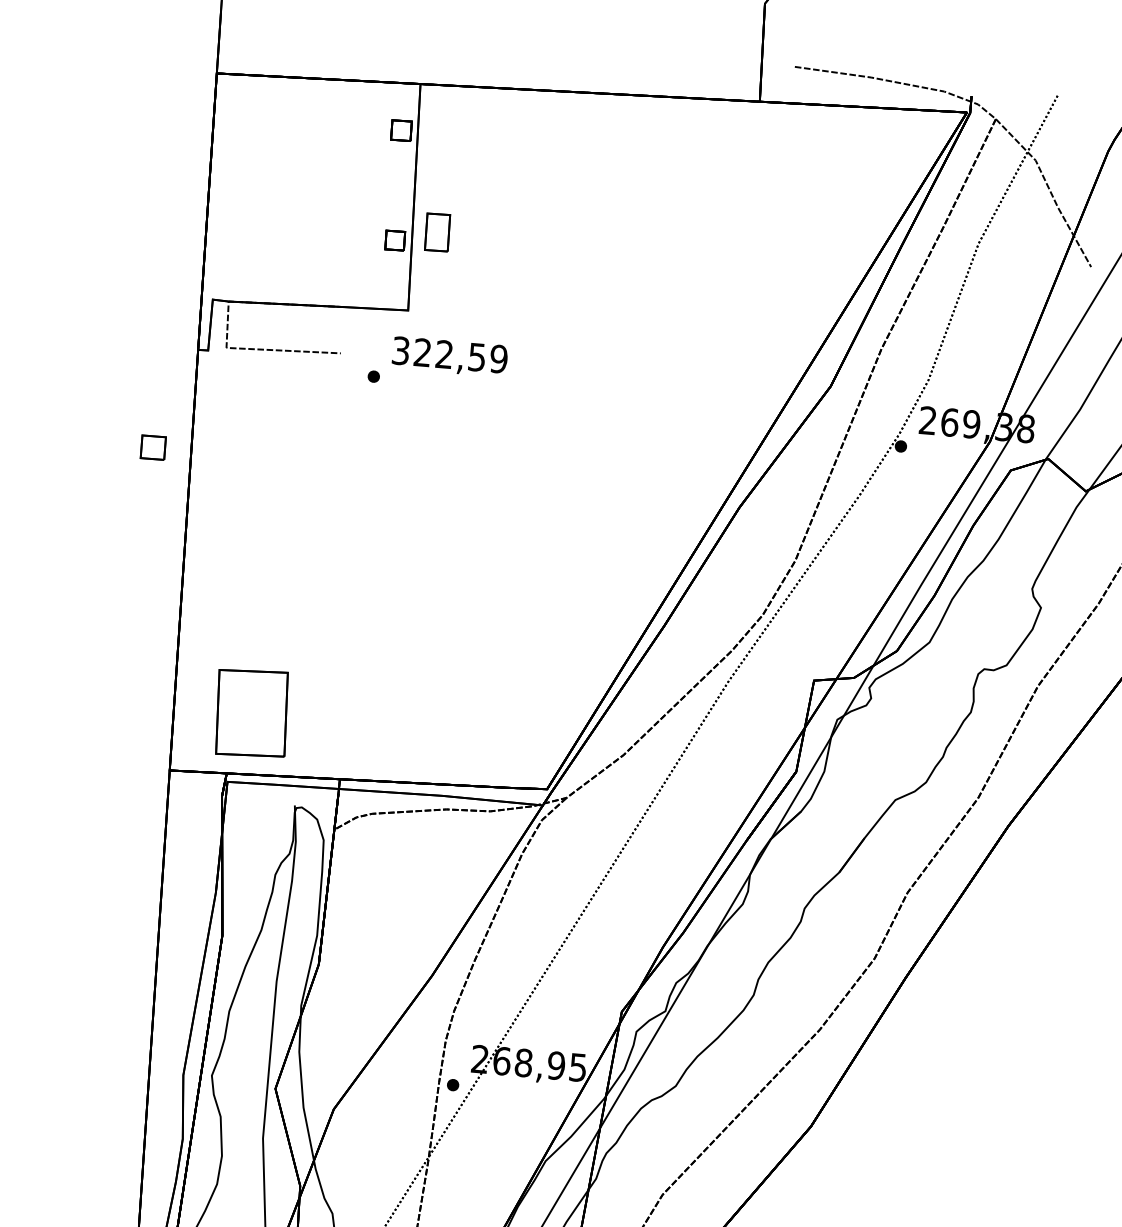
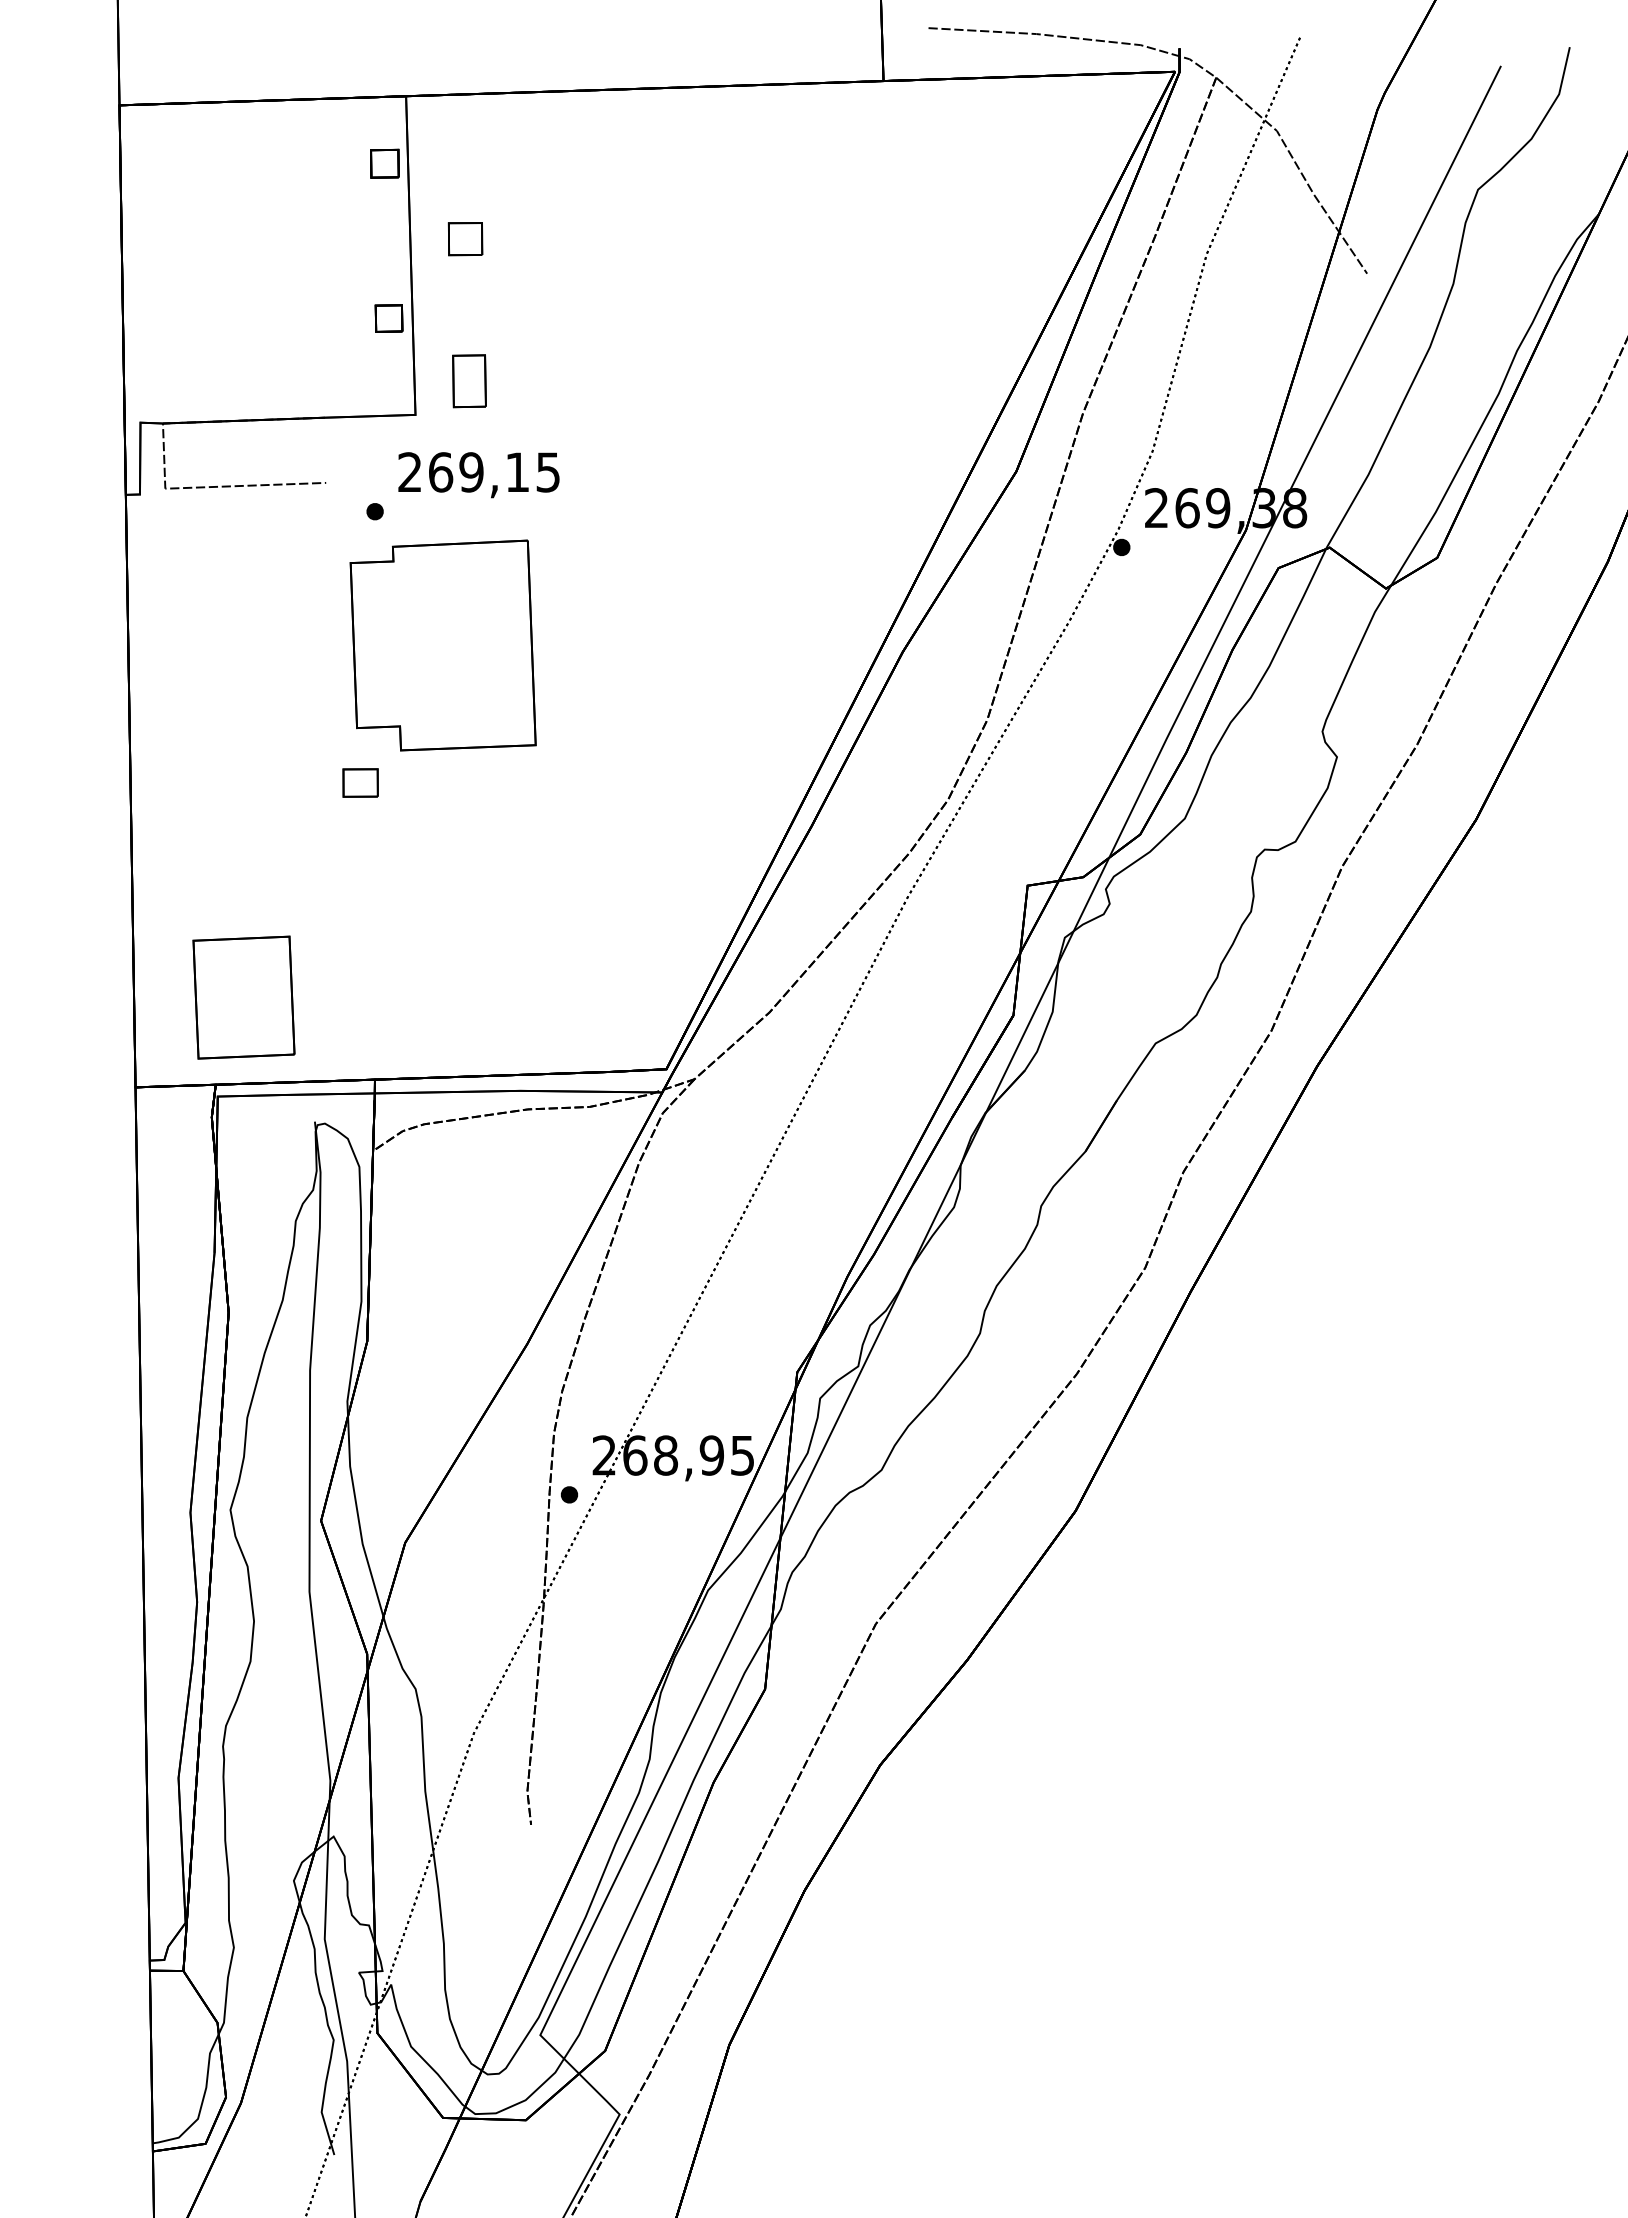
part: (437, 232) -> (469, 381), moved
text: (450, 355) -> (479, 472), 322,59 -> 269,15
part: (153, 447) -> (465, 239), moved
part: (413, 475) -> (442, 645), added
part: (347, 567) -> (360, 782), added

